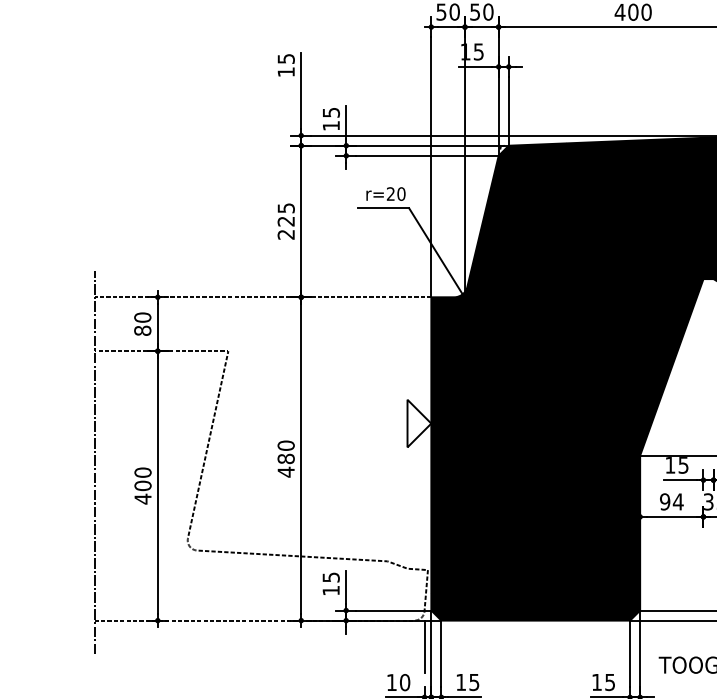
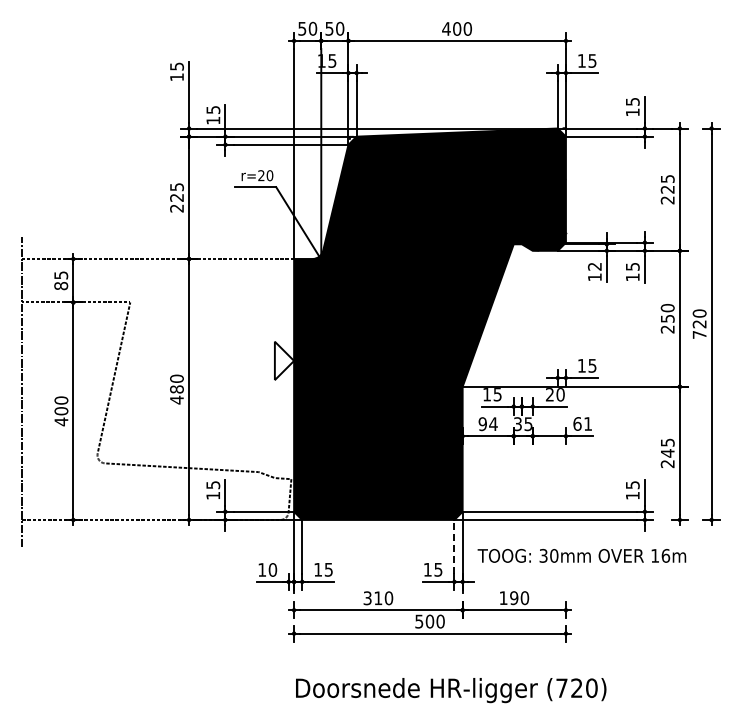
text: (143, 317) -> (61, 275), 80 -> 85
line: (424, 646) -> (288, 540), removed
line: (630, 653) -> (454, 546), solid -> dashed

